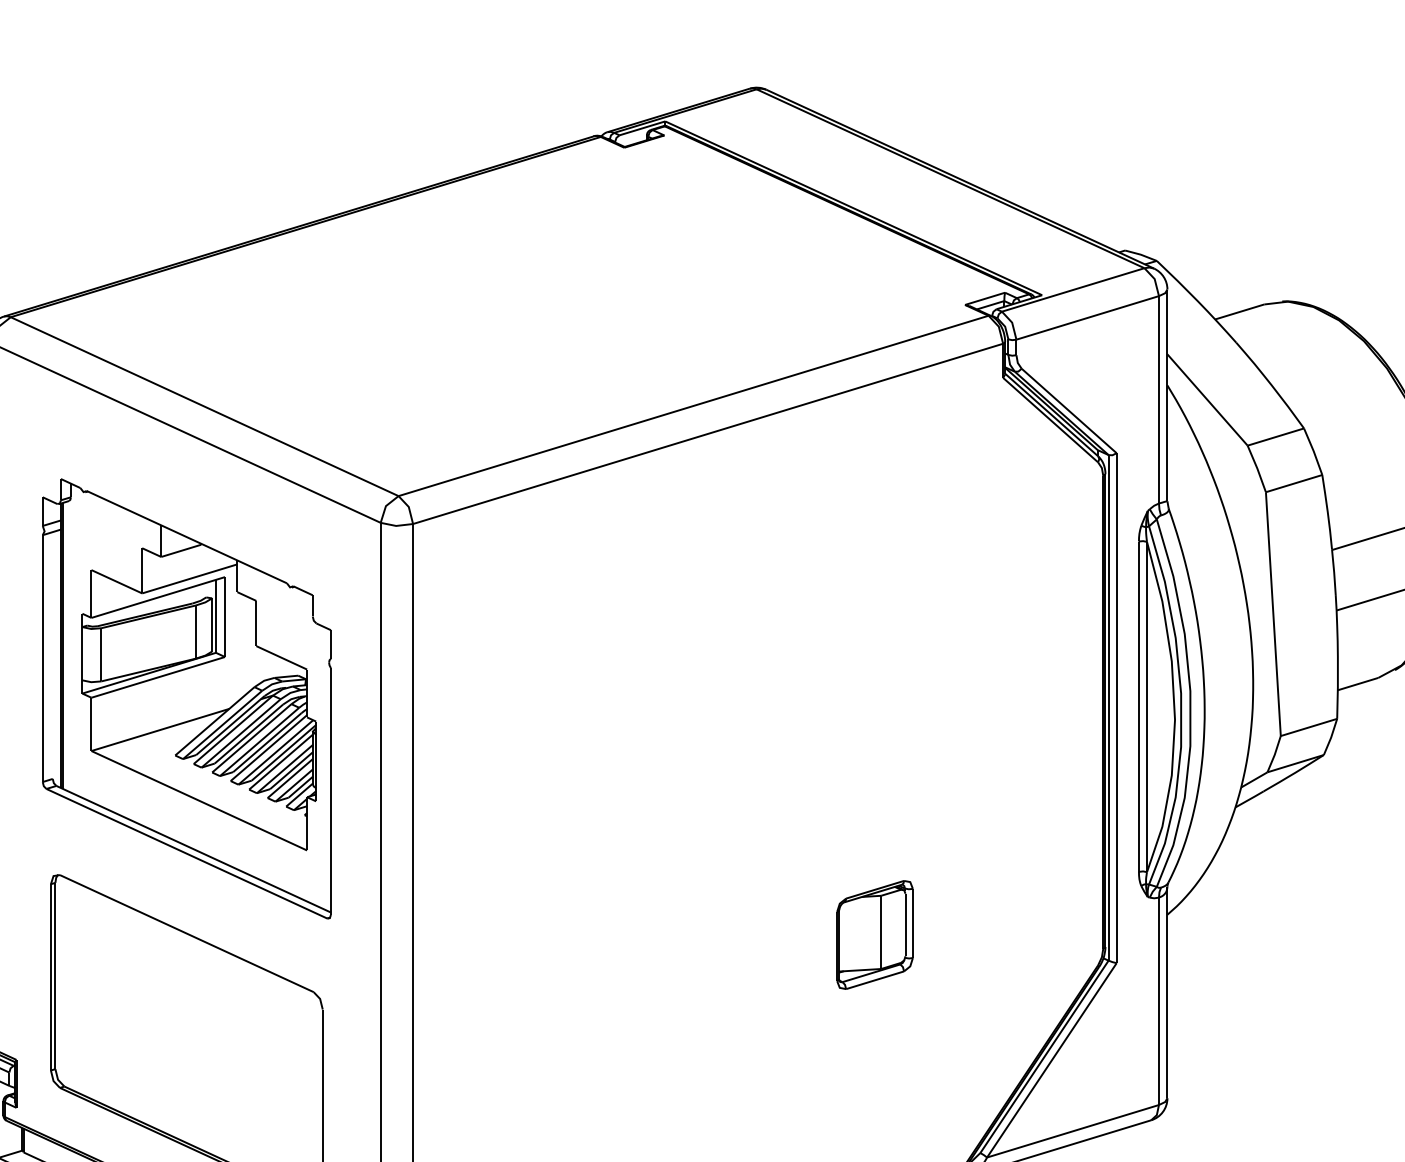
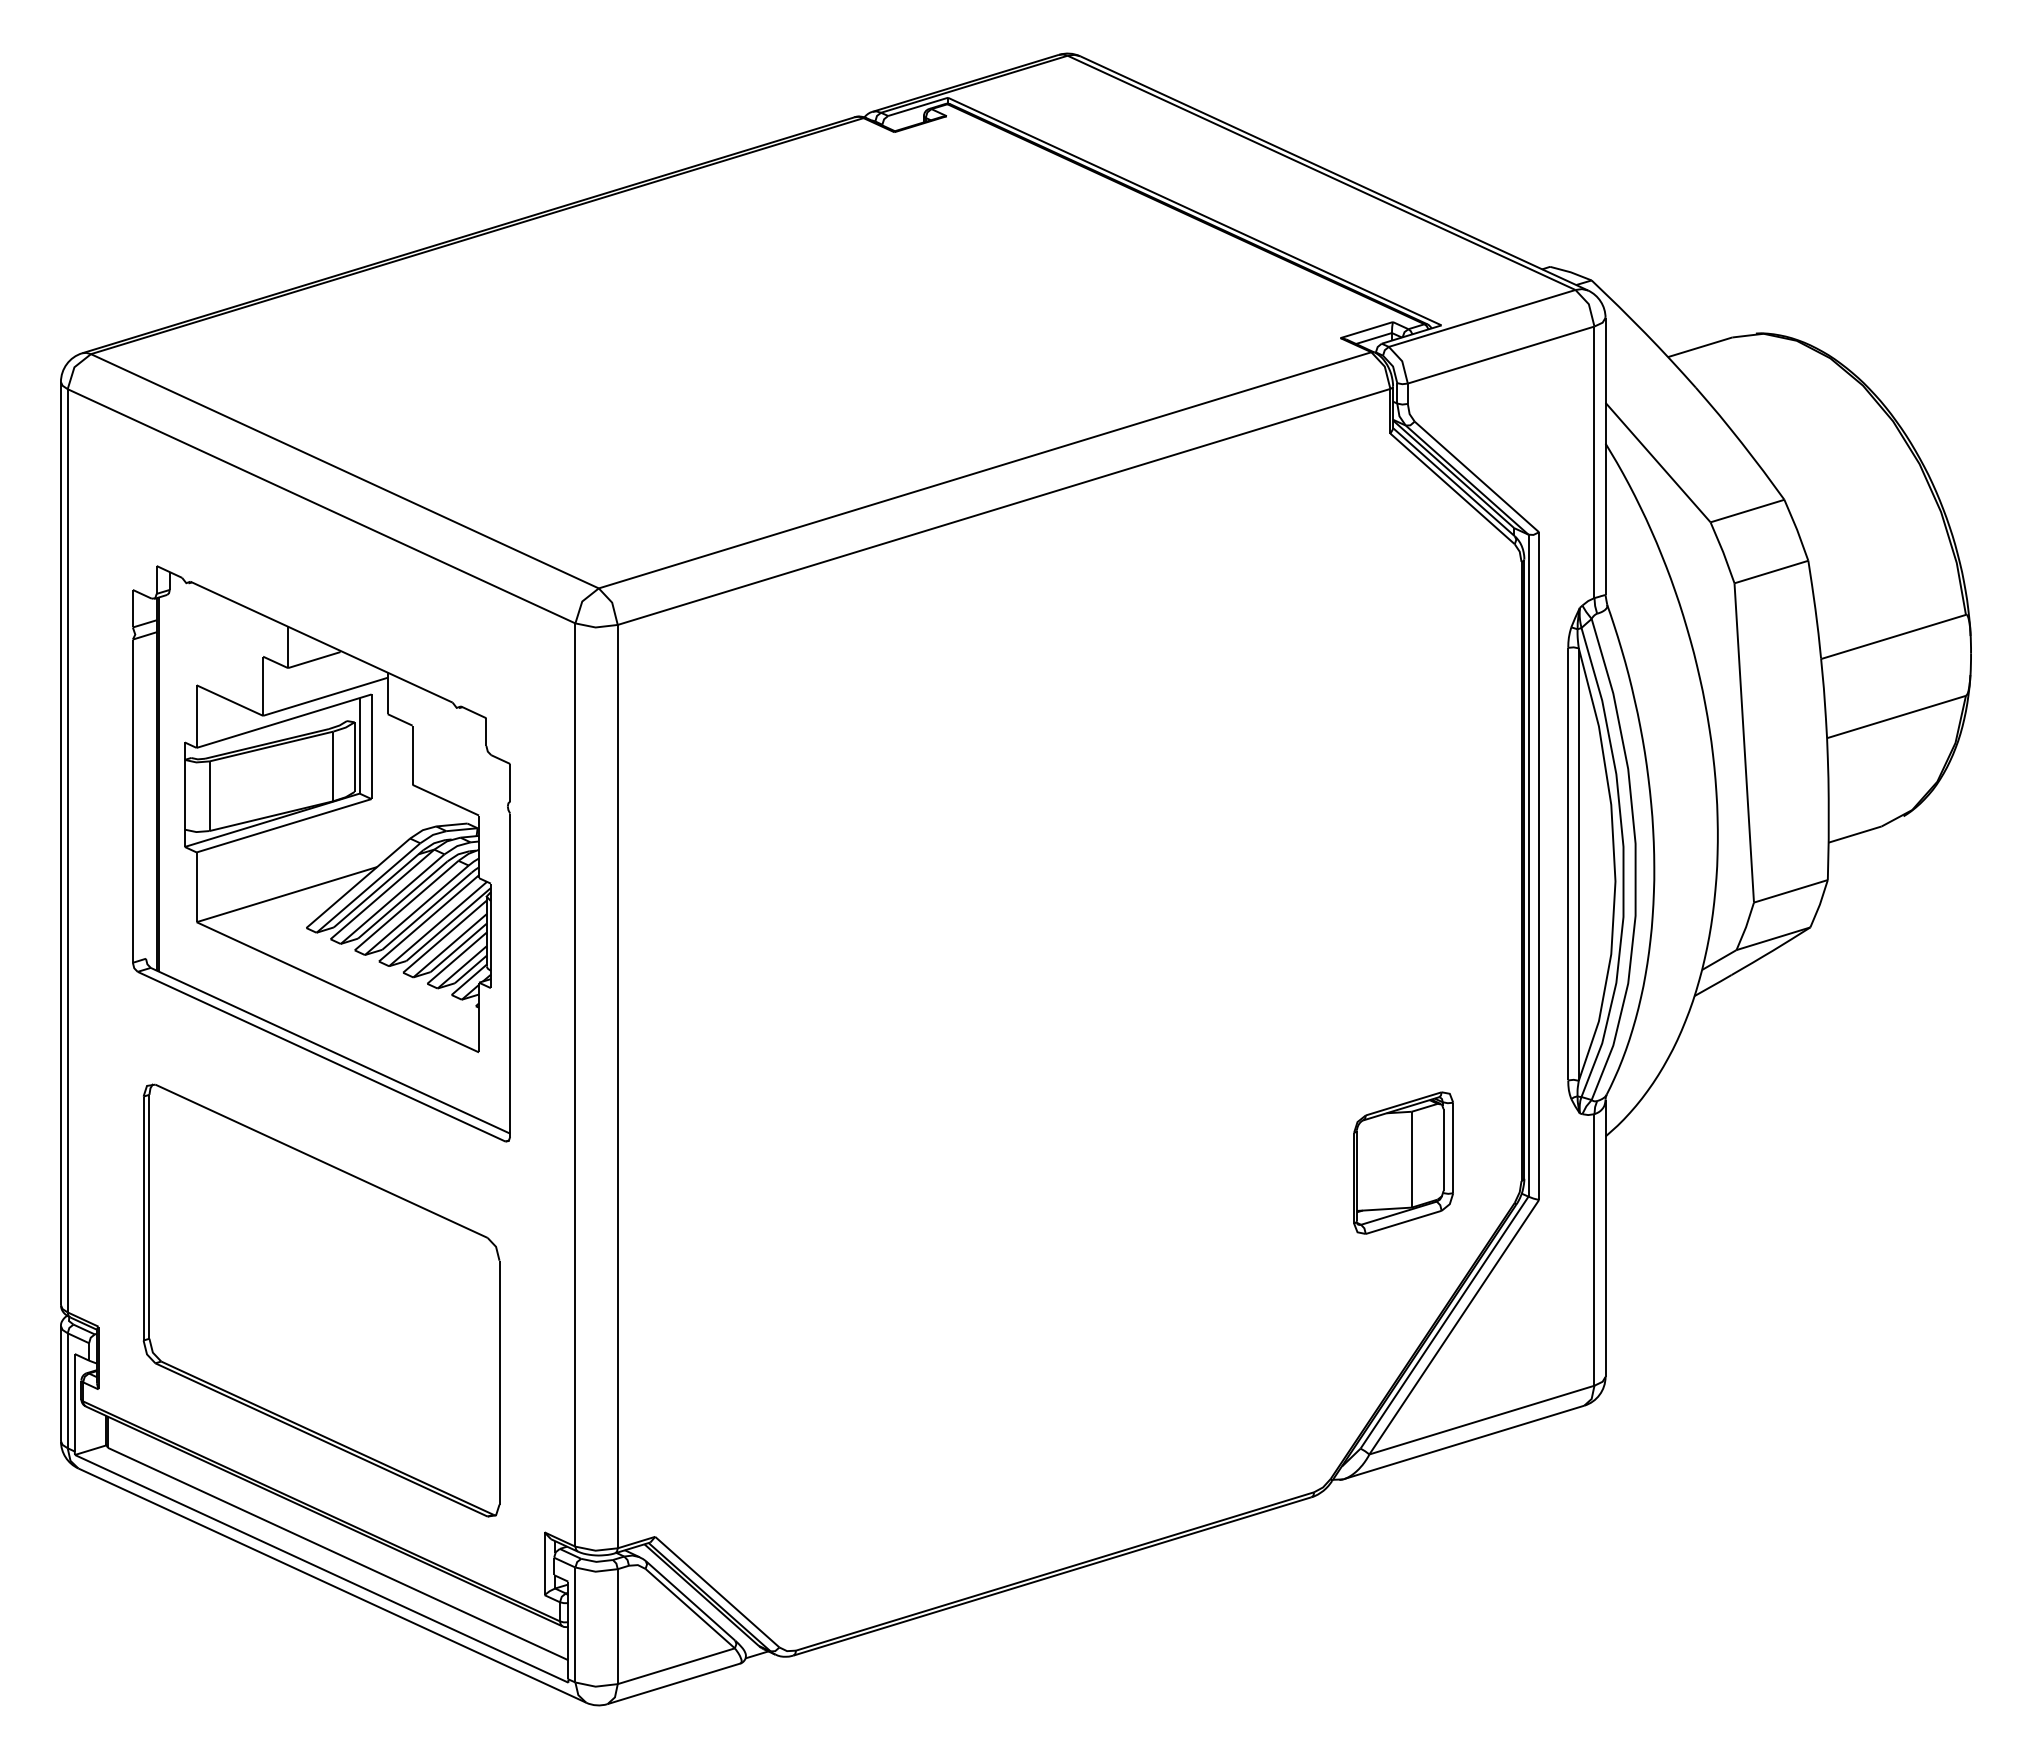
part: (874, 934) -> (1403, 1162), moved

